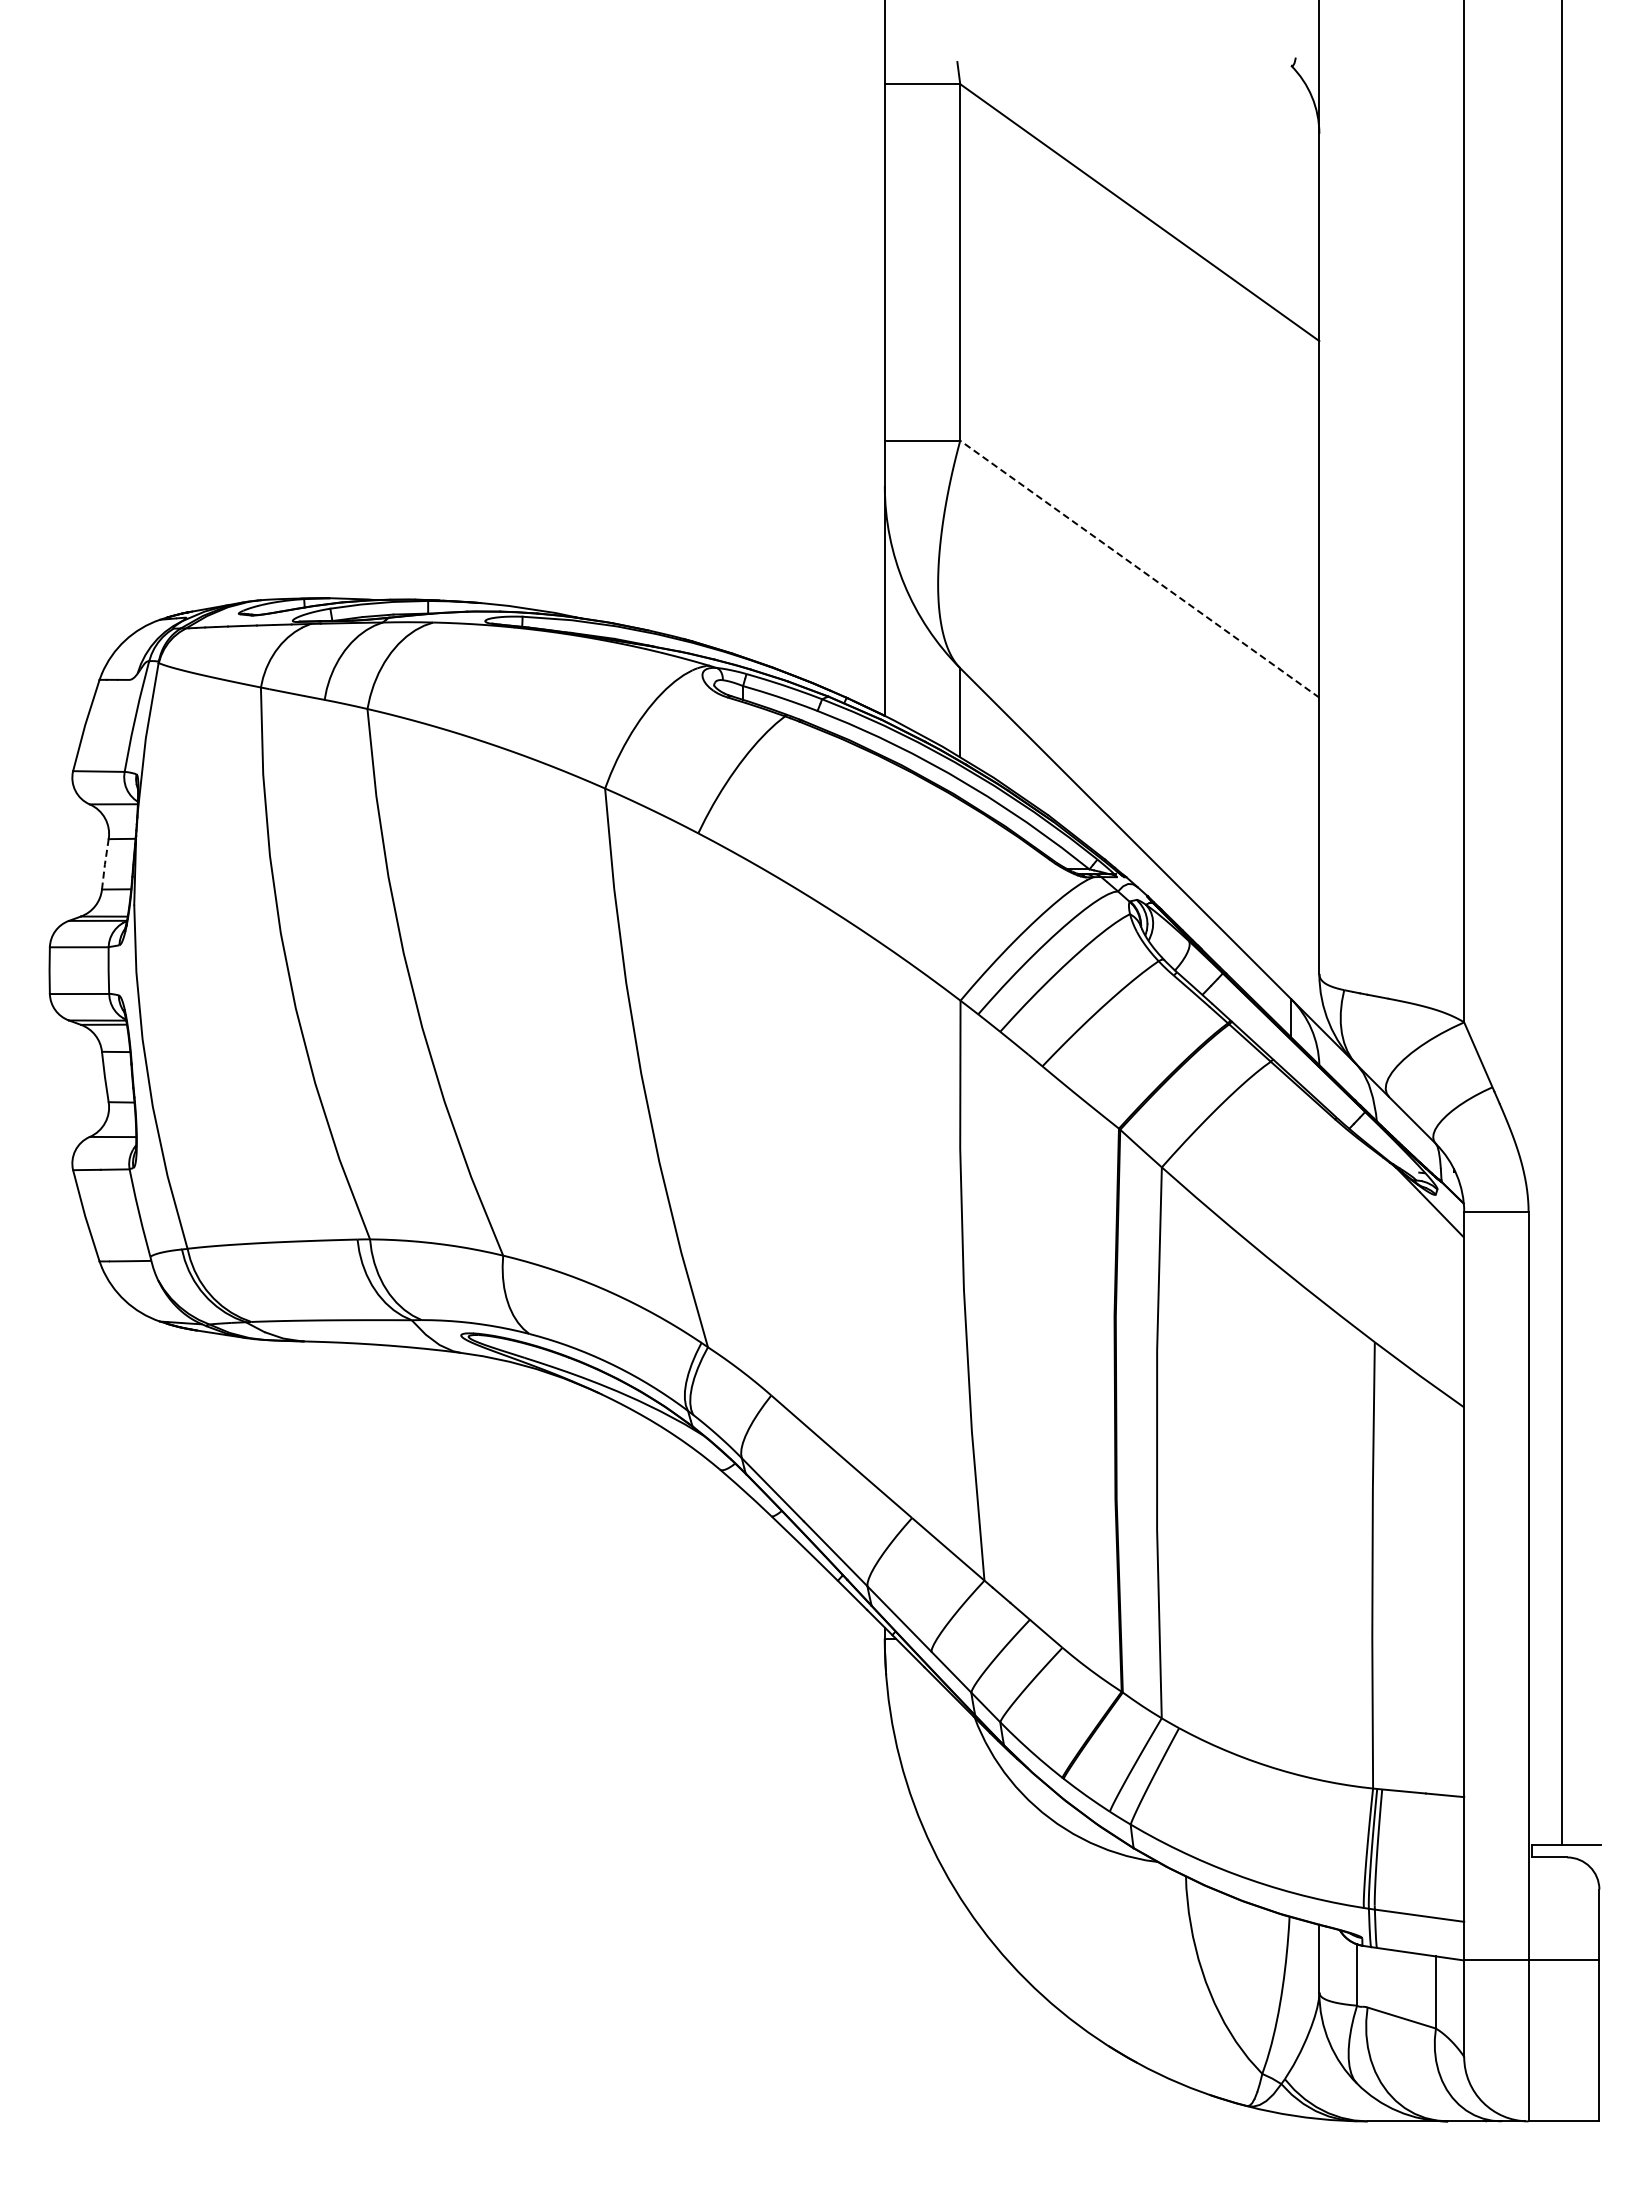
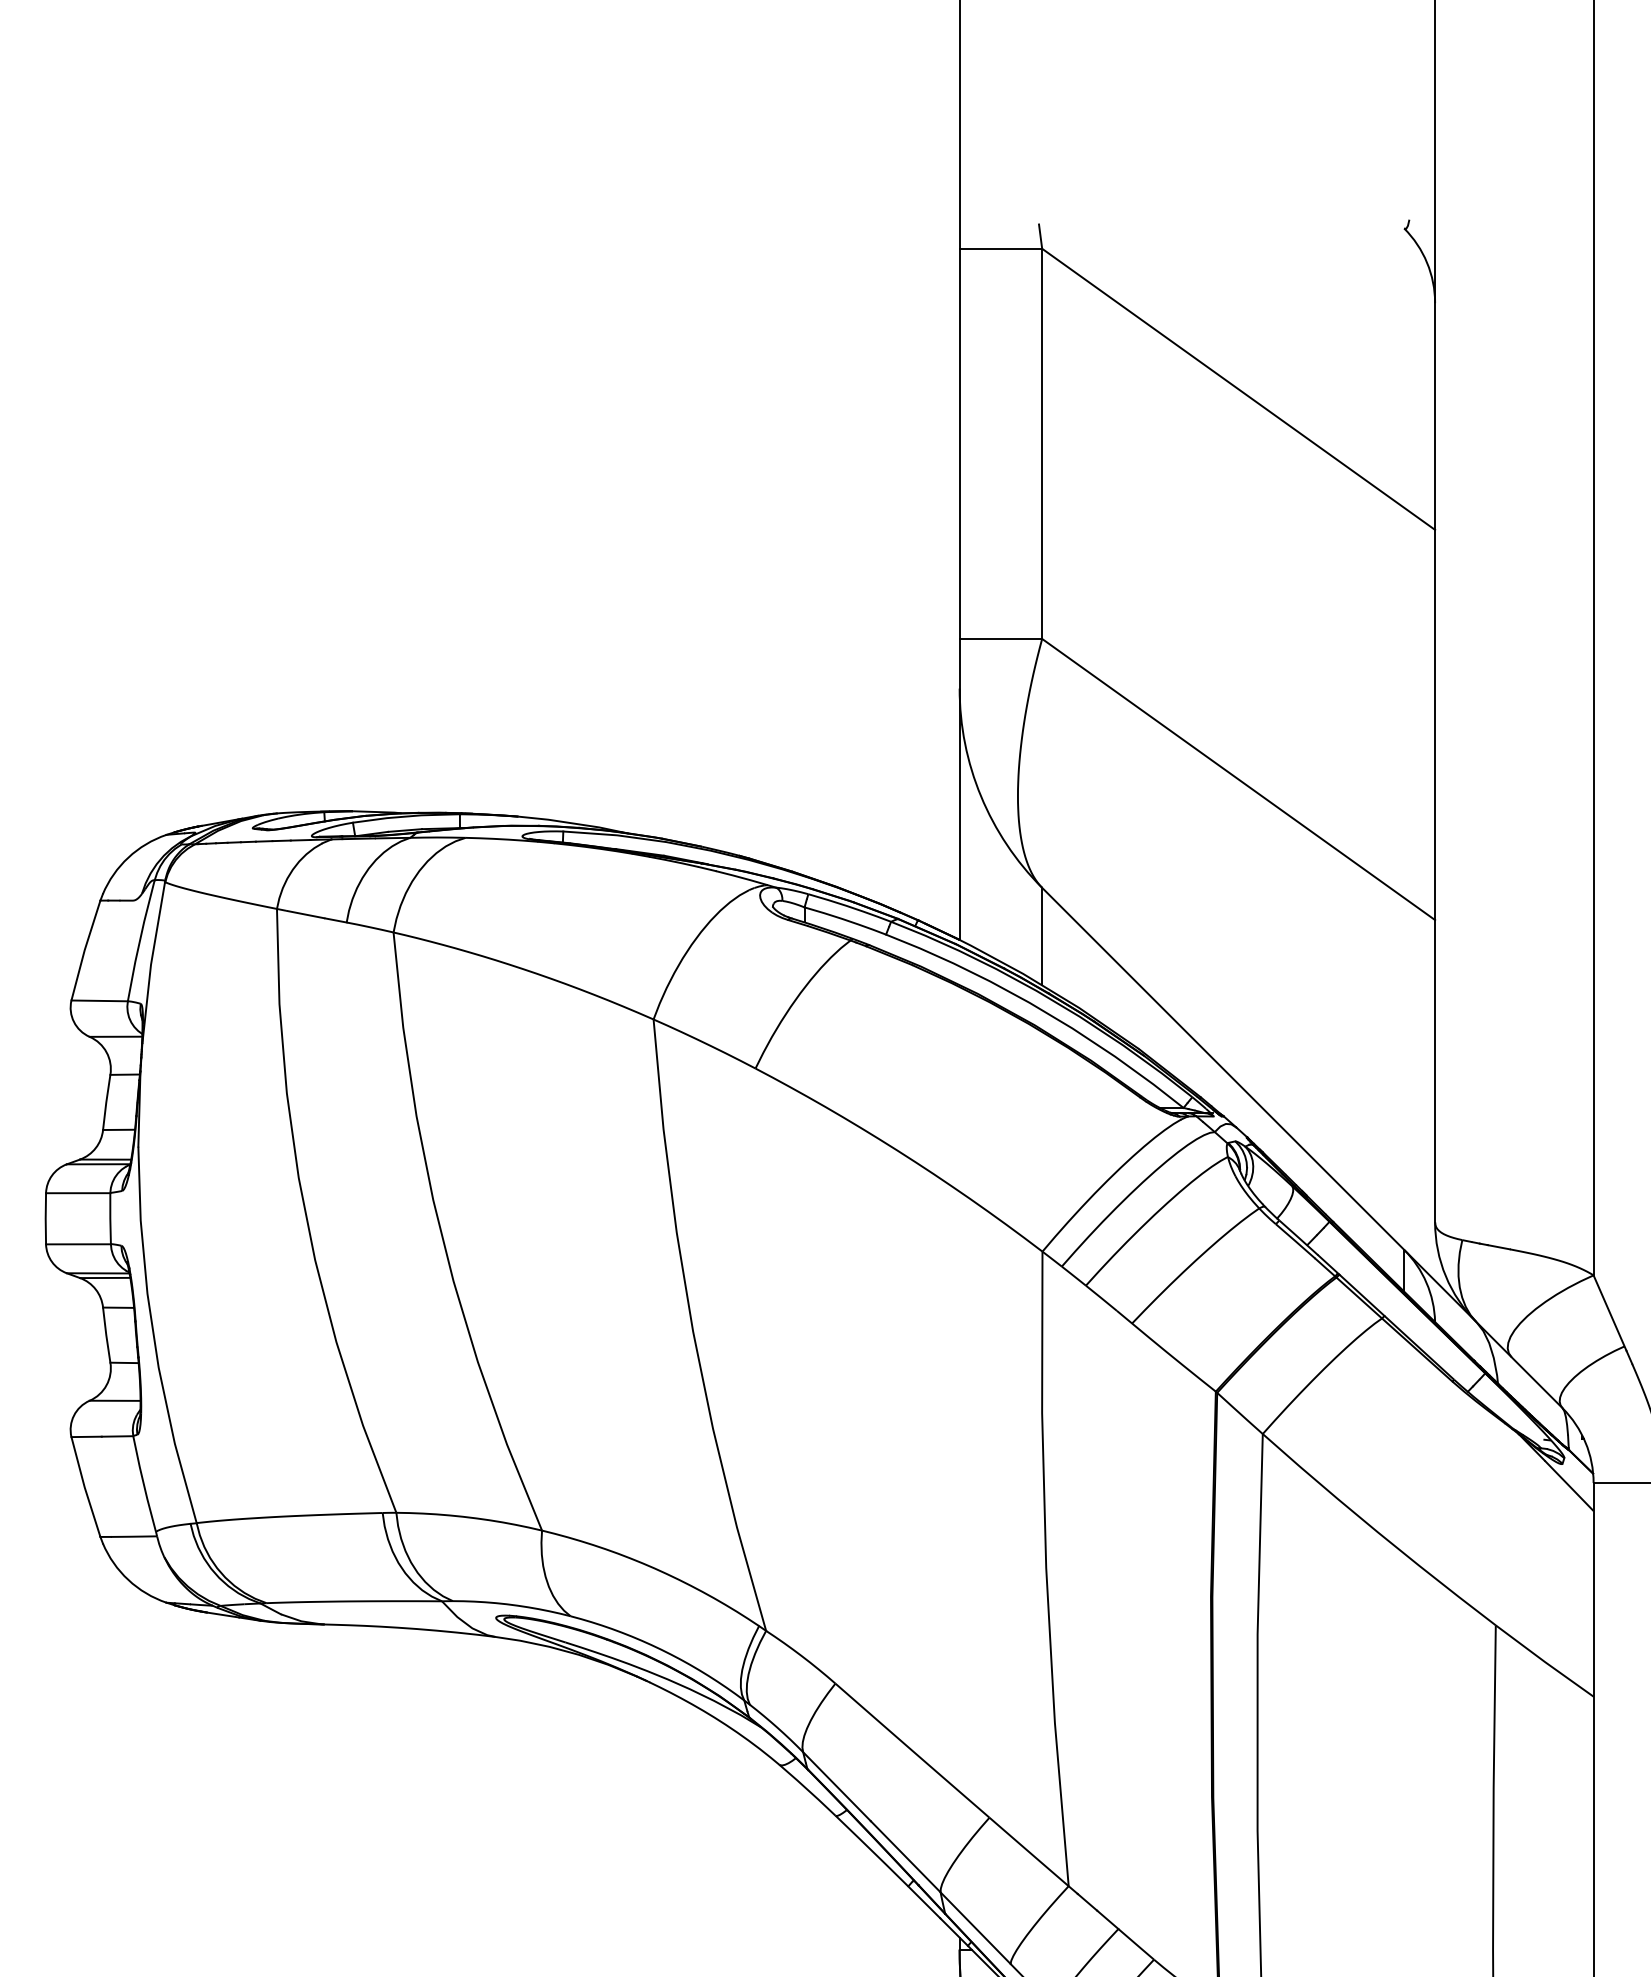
line: (1139, 569) -> (1238, 779), dashed -> solid
line: (104, 864) -> (105, 1102), dashed -> solid

